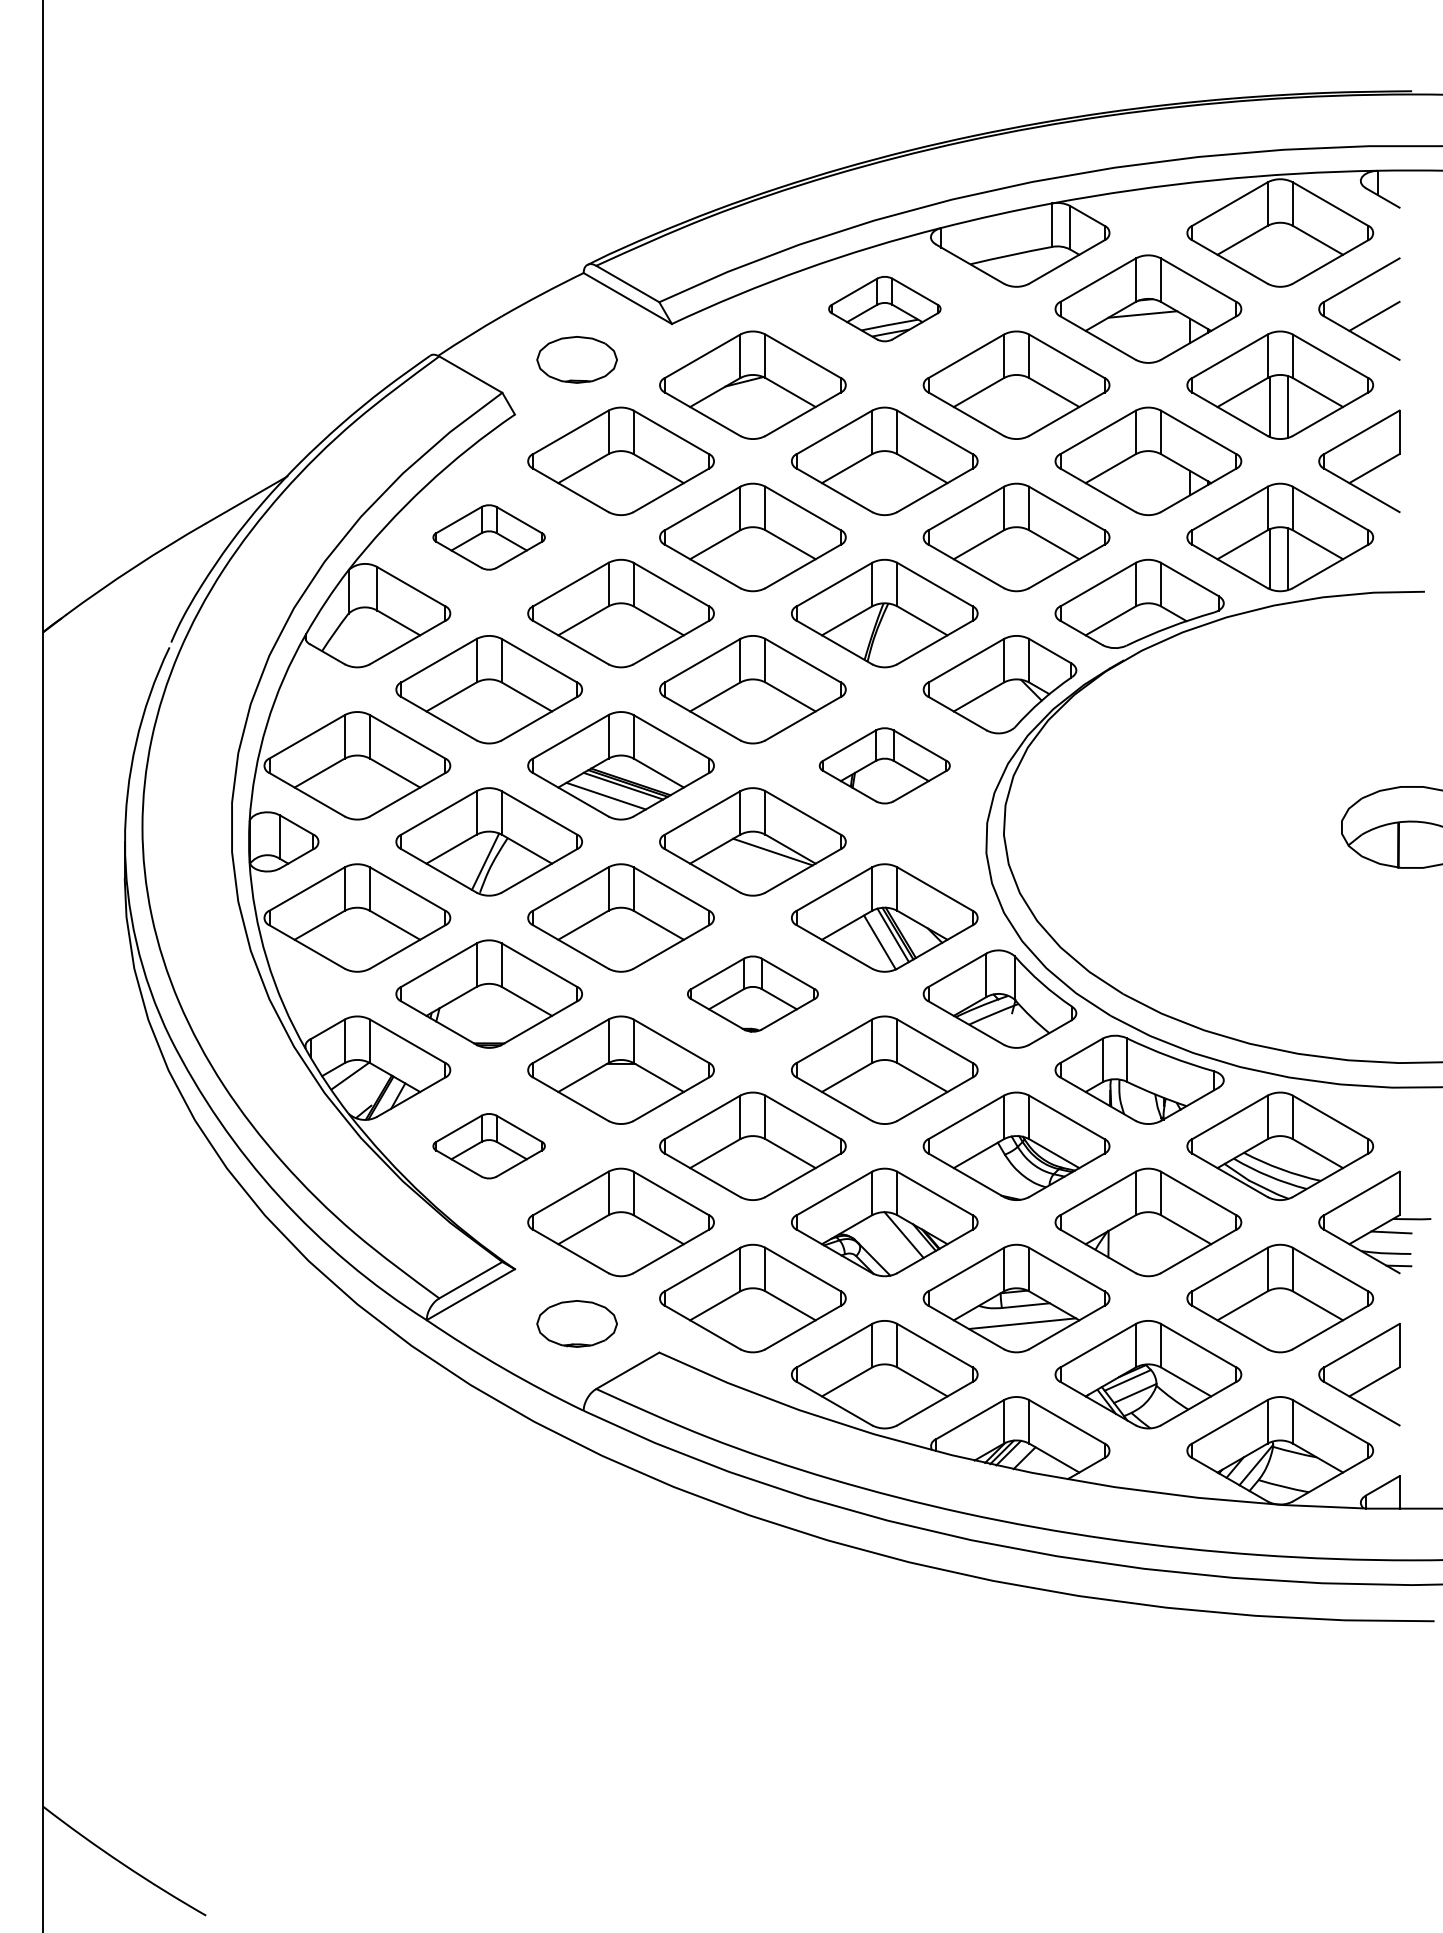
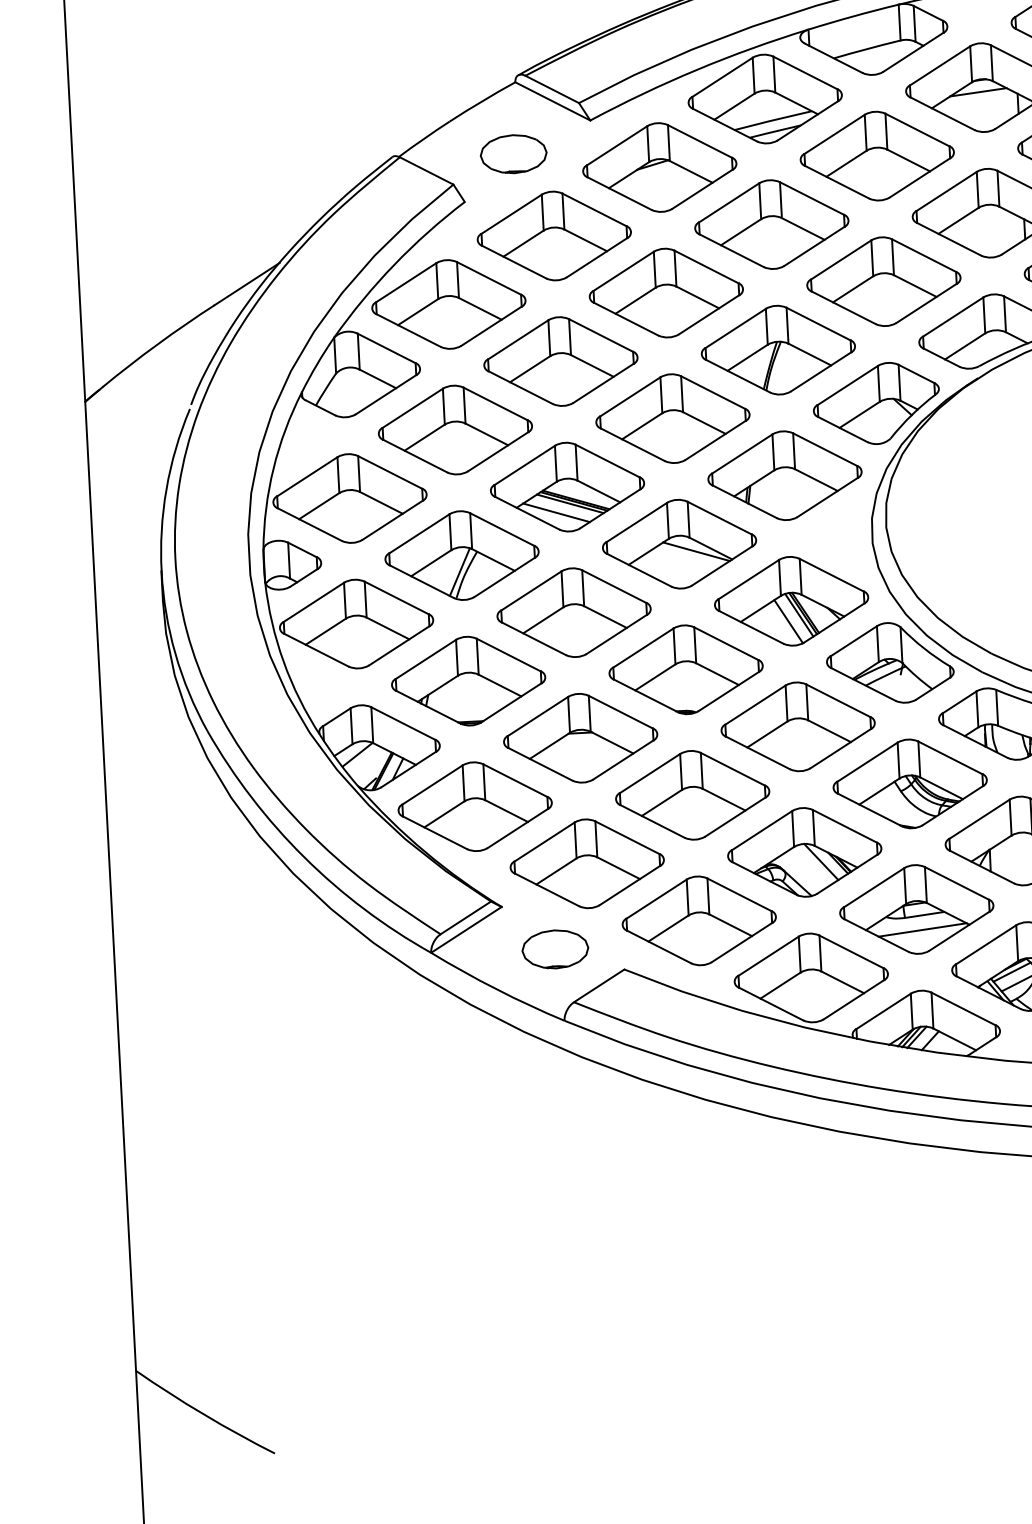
part: (884, 308) -> (765, 98), size x1.67
part: (488, 537) -> (448, 304), size x1.67
part: (884, 765) -> (784, 475), size x1.43
part: (752, 993) -> (685, 669), size x1.43
part: (488, 1145) -> (474, 806), size x1.67

